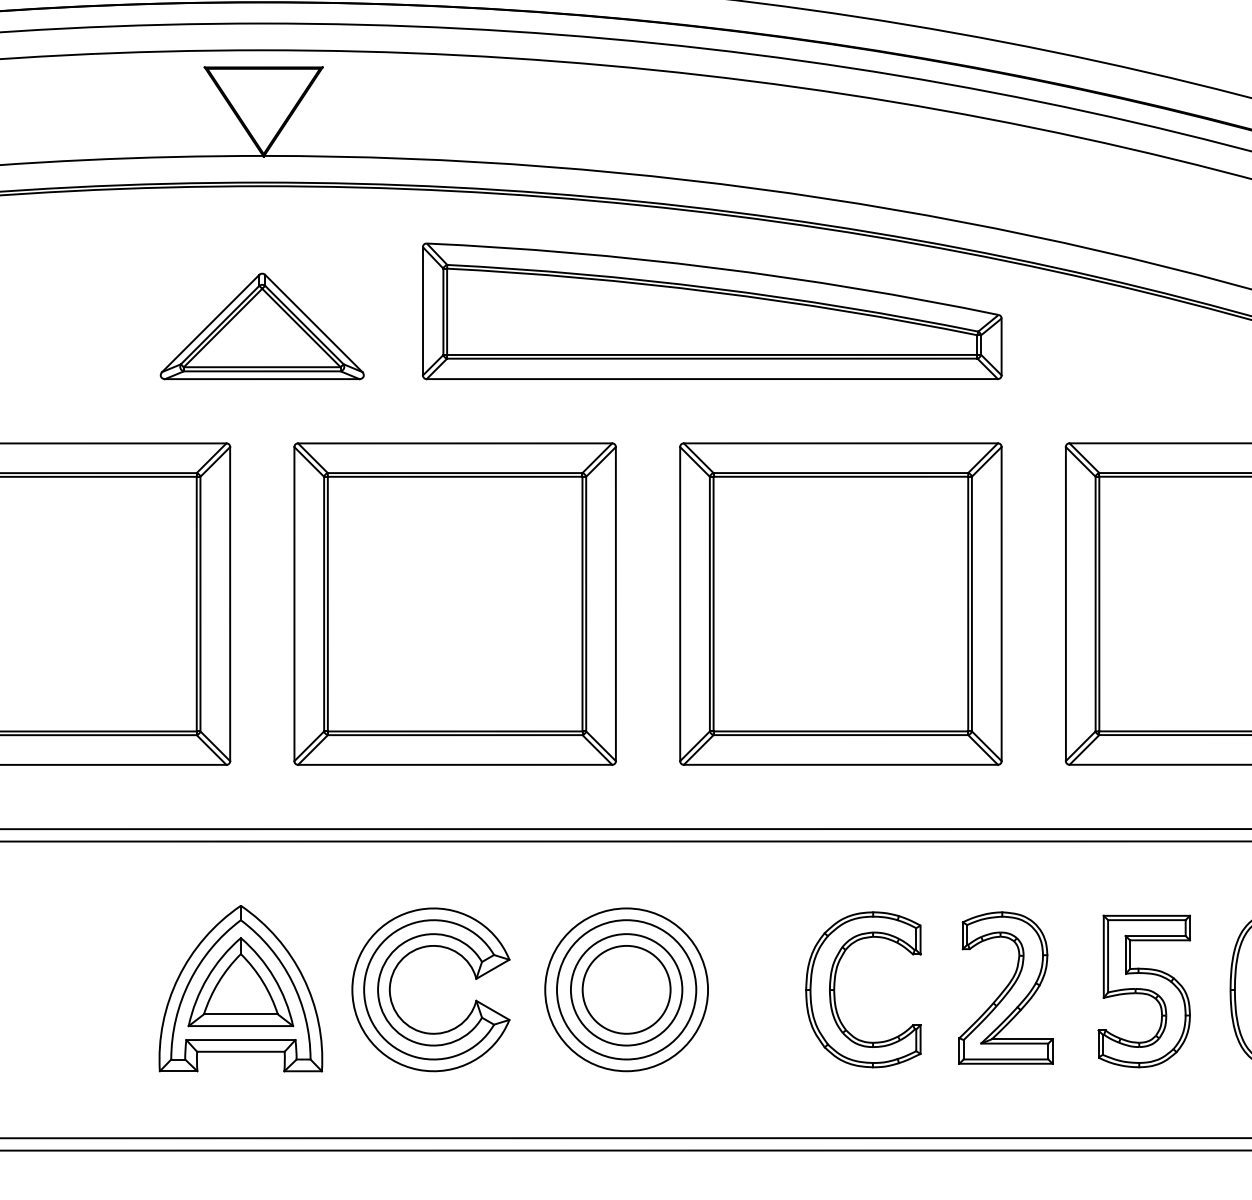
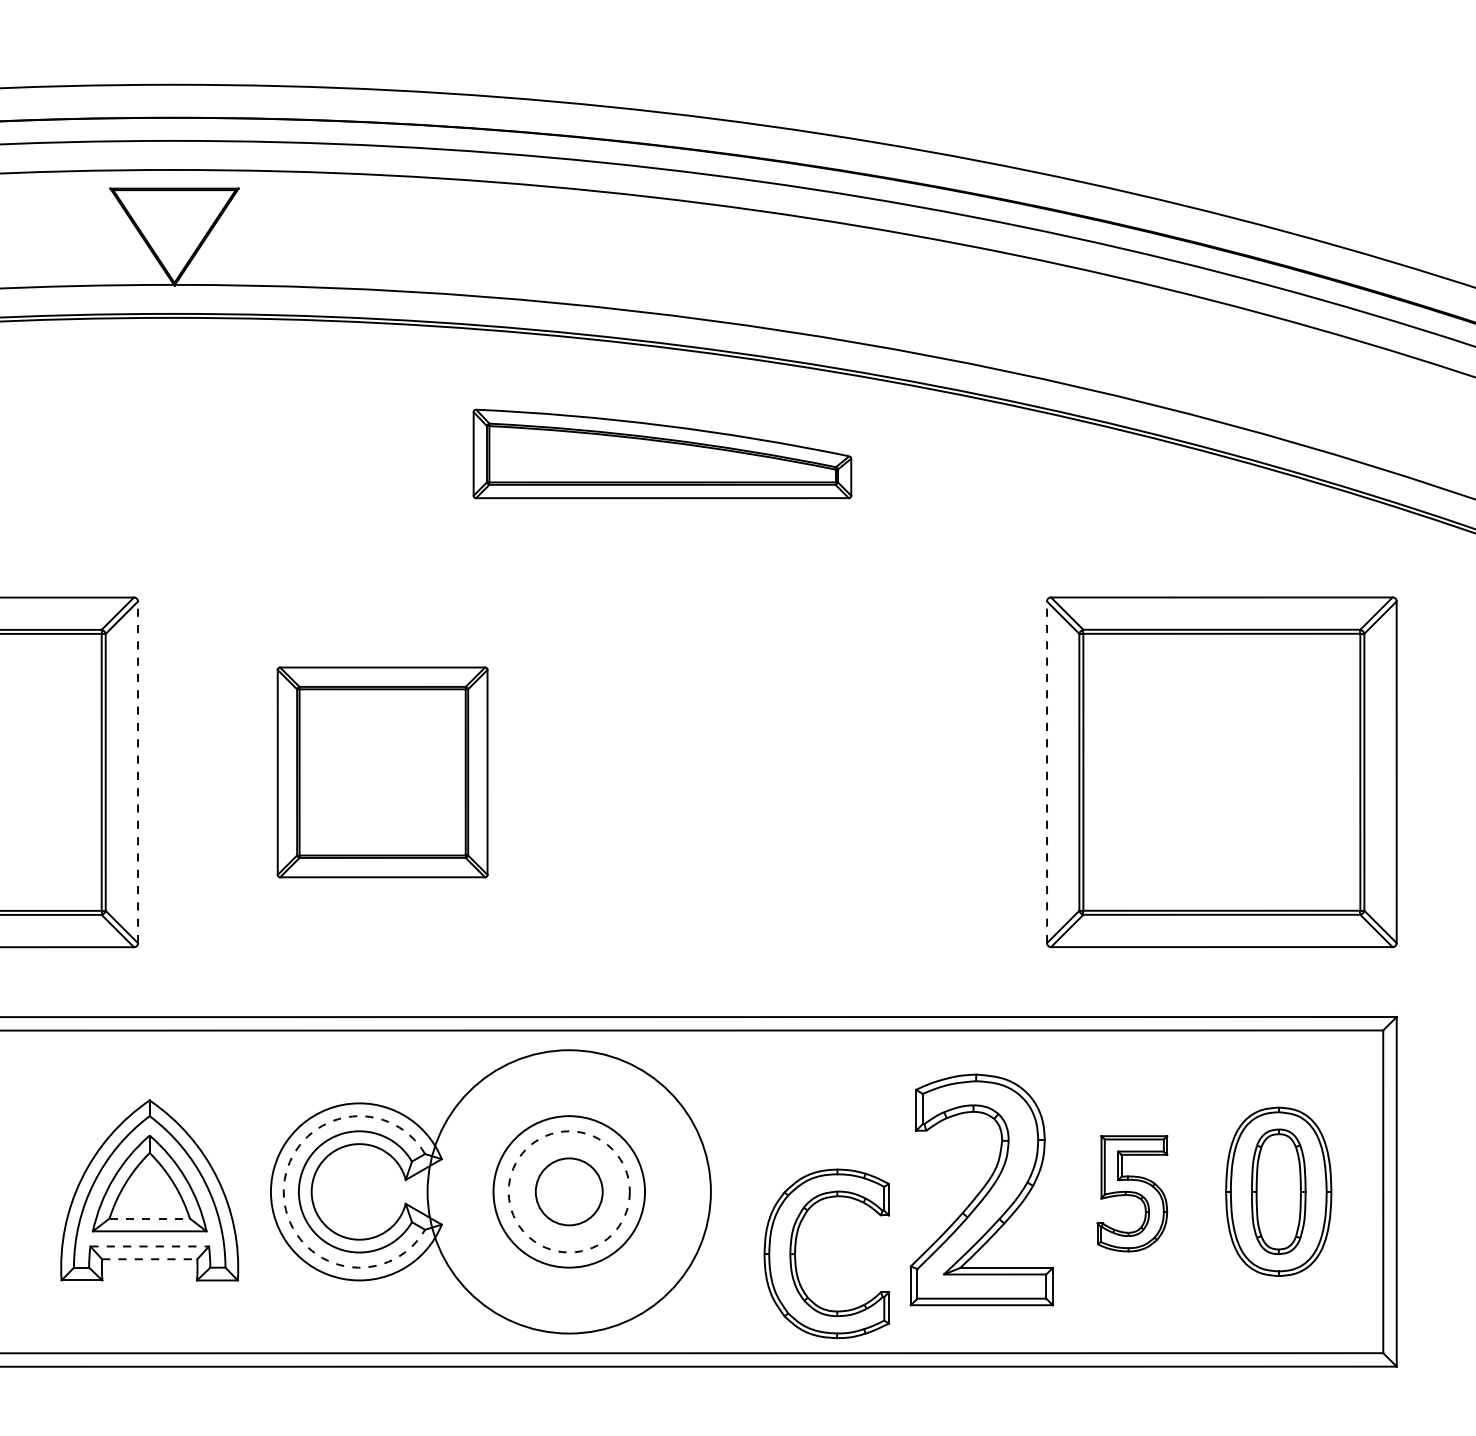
part: (712, 310) -> (662, 453), size x0.6
part: (261, 326) -> (172, 470), removed
line: (230, 604) -> (138, 772), solid -> dashed
part: (454, 604) -> (382, 772), size x0.6
part: (841, 604) -> (802, 772), removed
line: (1066, 604) -> (1047, 772), solid -> dashed
part: (835, 985) -> (796, 1249), moved
part: (1005, 987) -> (981, 1189), size x1.4
arc: (363, 989) -> (283, 1191), solid -> dashed
circle: (625, 989) -> (568, 1191), size x1.6
circle: (625, 989) -> (568, 1191), solid -> dashed
circle: (626, 989) -> (569, 1191), size x0.7
part: (1144, 991) -> (1132, 1193), size x0.7
line: (241, 1014) -> (150, 1218), solid -> dashed
line: (241, 1040) -> (150, 1246), solid -> dashed
line: (240, 1051) -> (149, 1259), solid -> dashed

